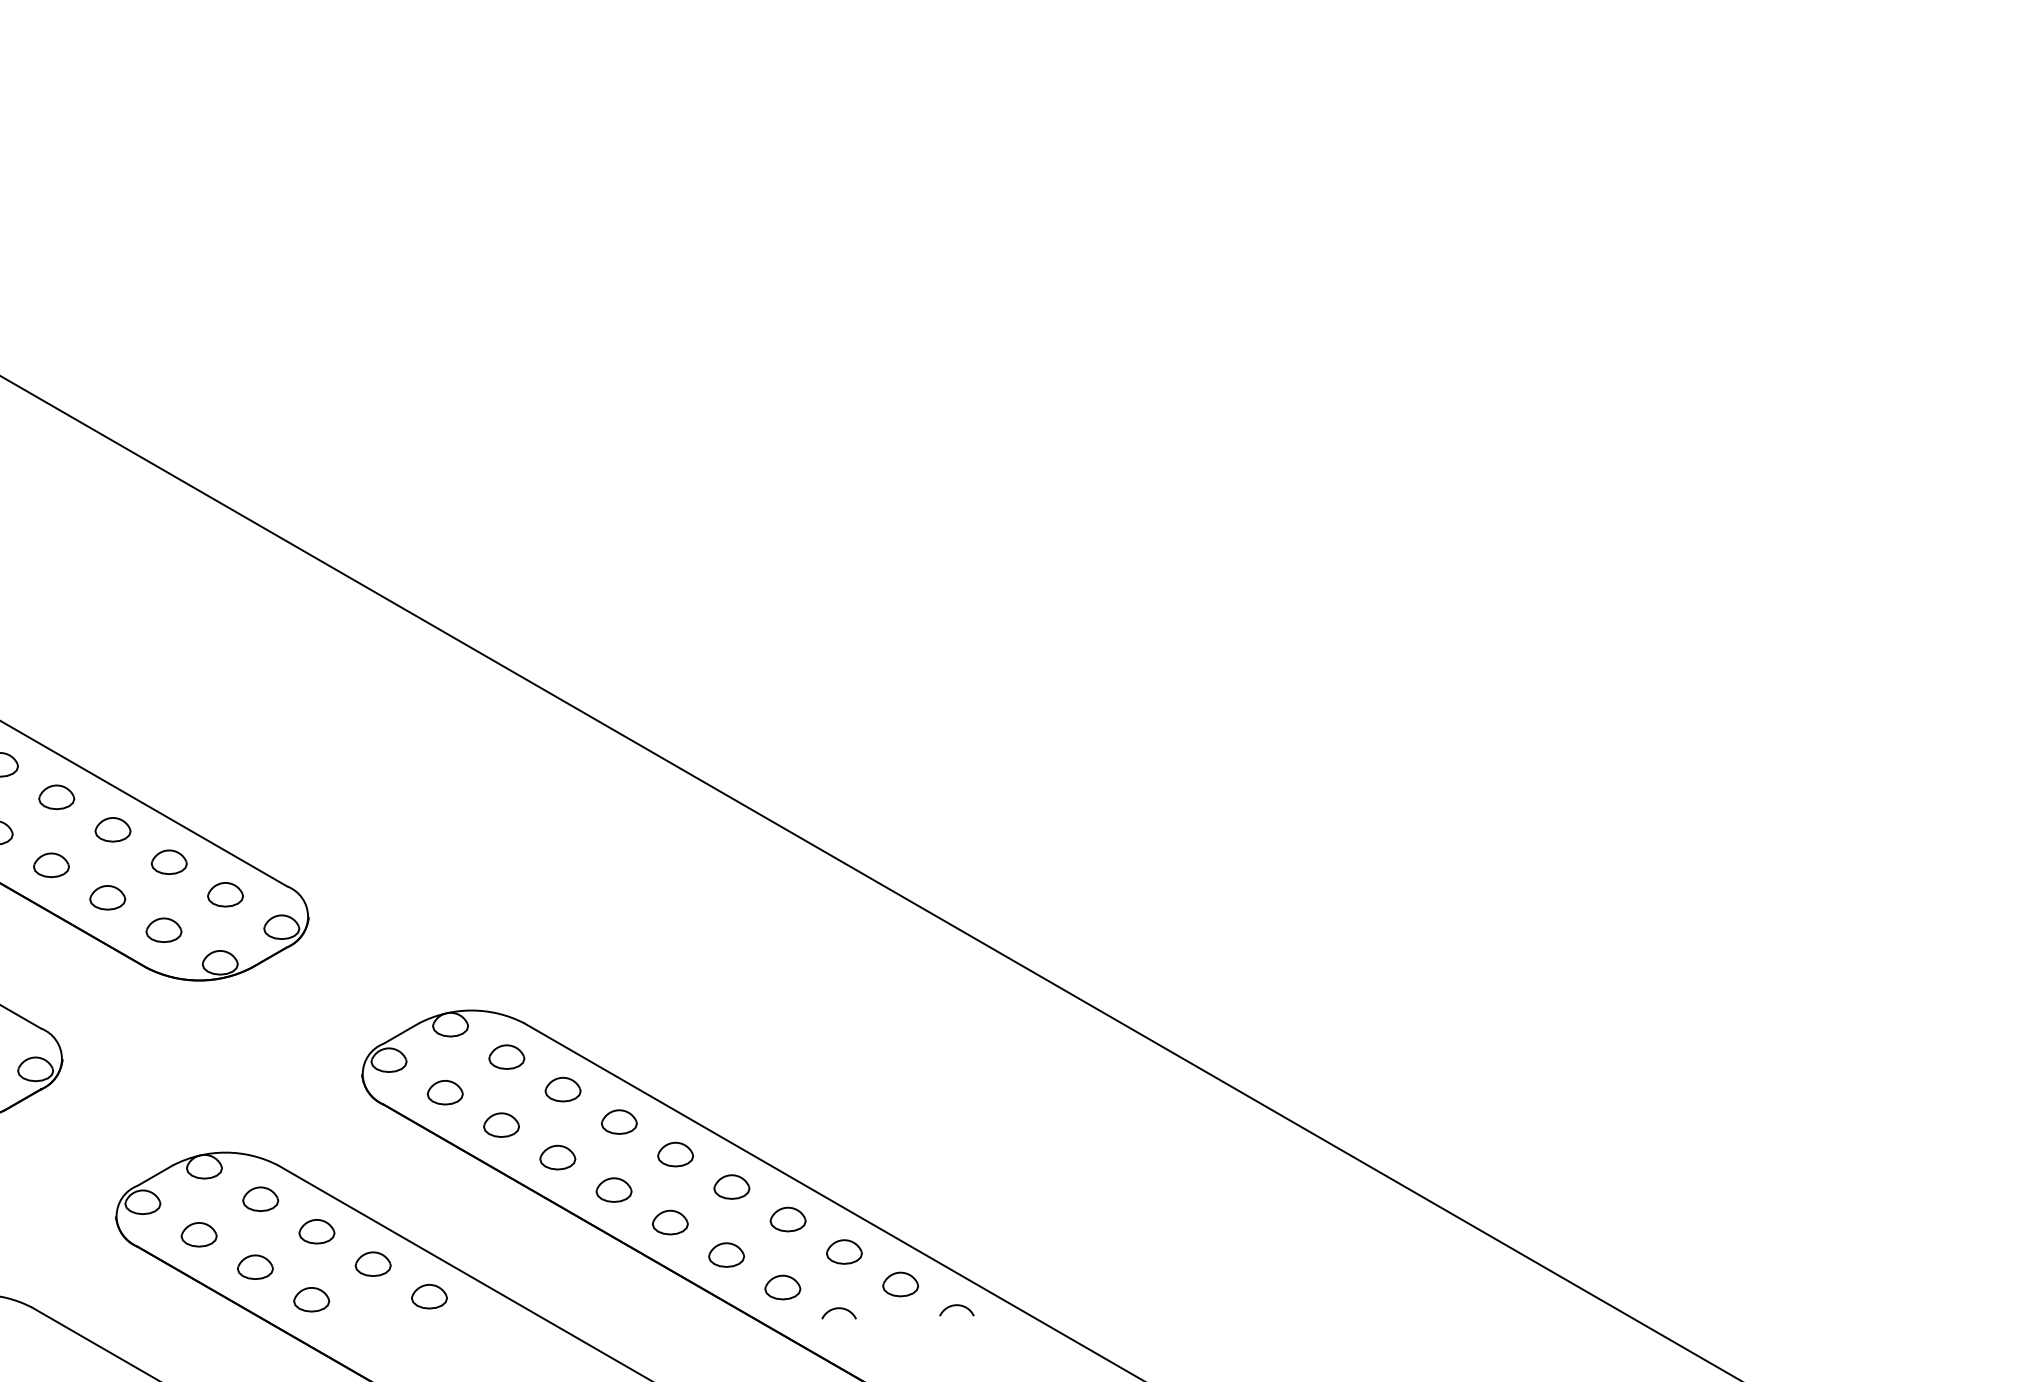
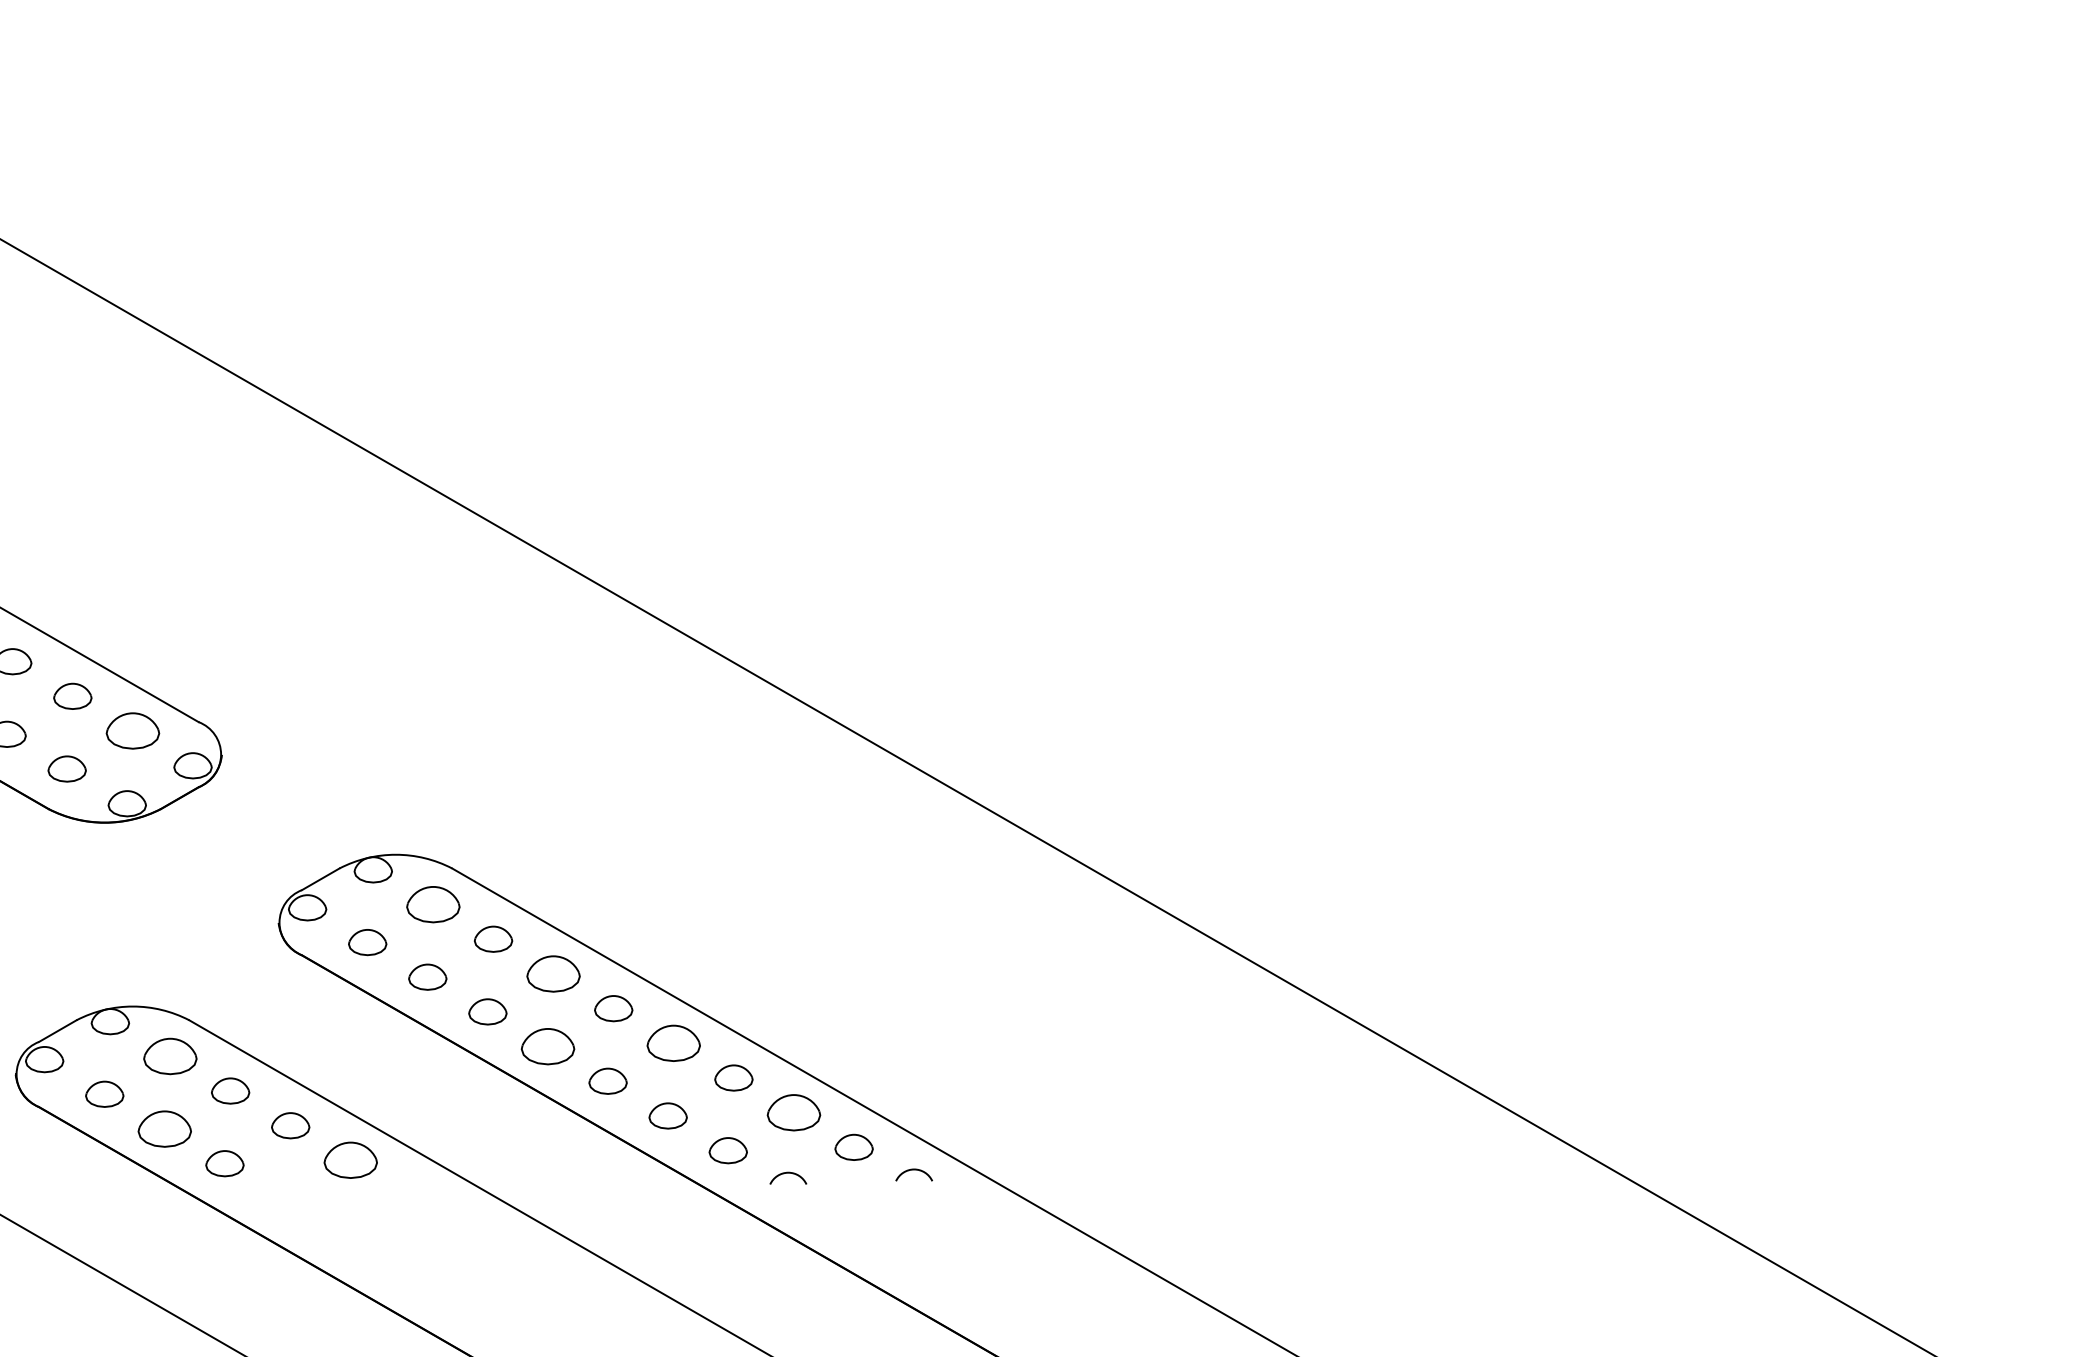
part: (225, 894) -> (132, 730), size x1.4
part: (506, 1056) -> (433, 903), size x1.4
part: (619, 1121) -> (553, 973), size x1.4
part: (731, 1186) -> (673, 1042), size x1.4
part: (613, 1189) -> (547, 1045), size x1.4
part: (260, 1198) -> (170, 1055), size x1.4
part: (844, 1251) -> (794, 1112), size x1.4
part: (255, 1266) -> (164, 1128), size x1.4
part: (429, 1296) -> (350, 1160), size x1.4

